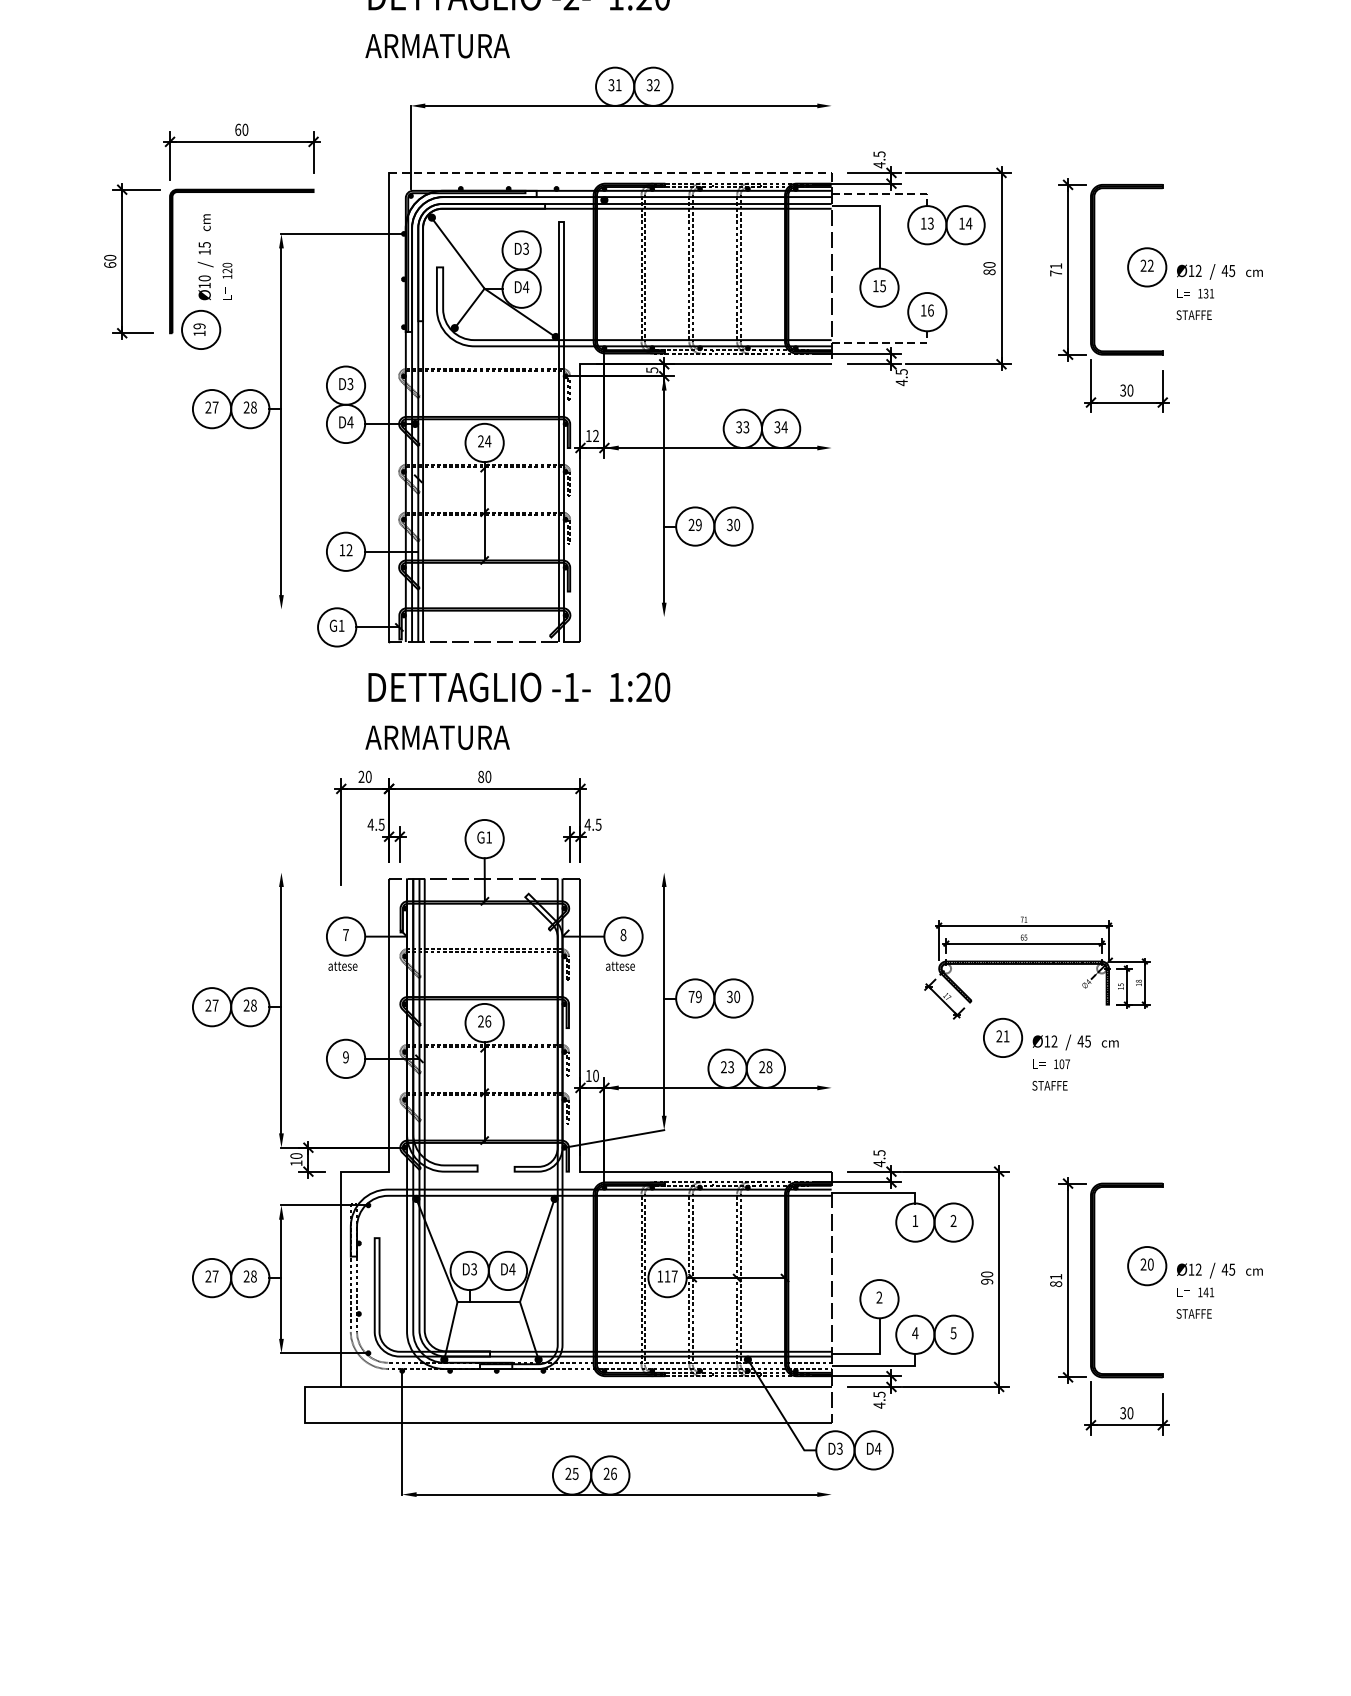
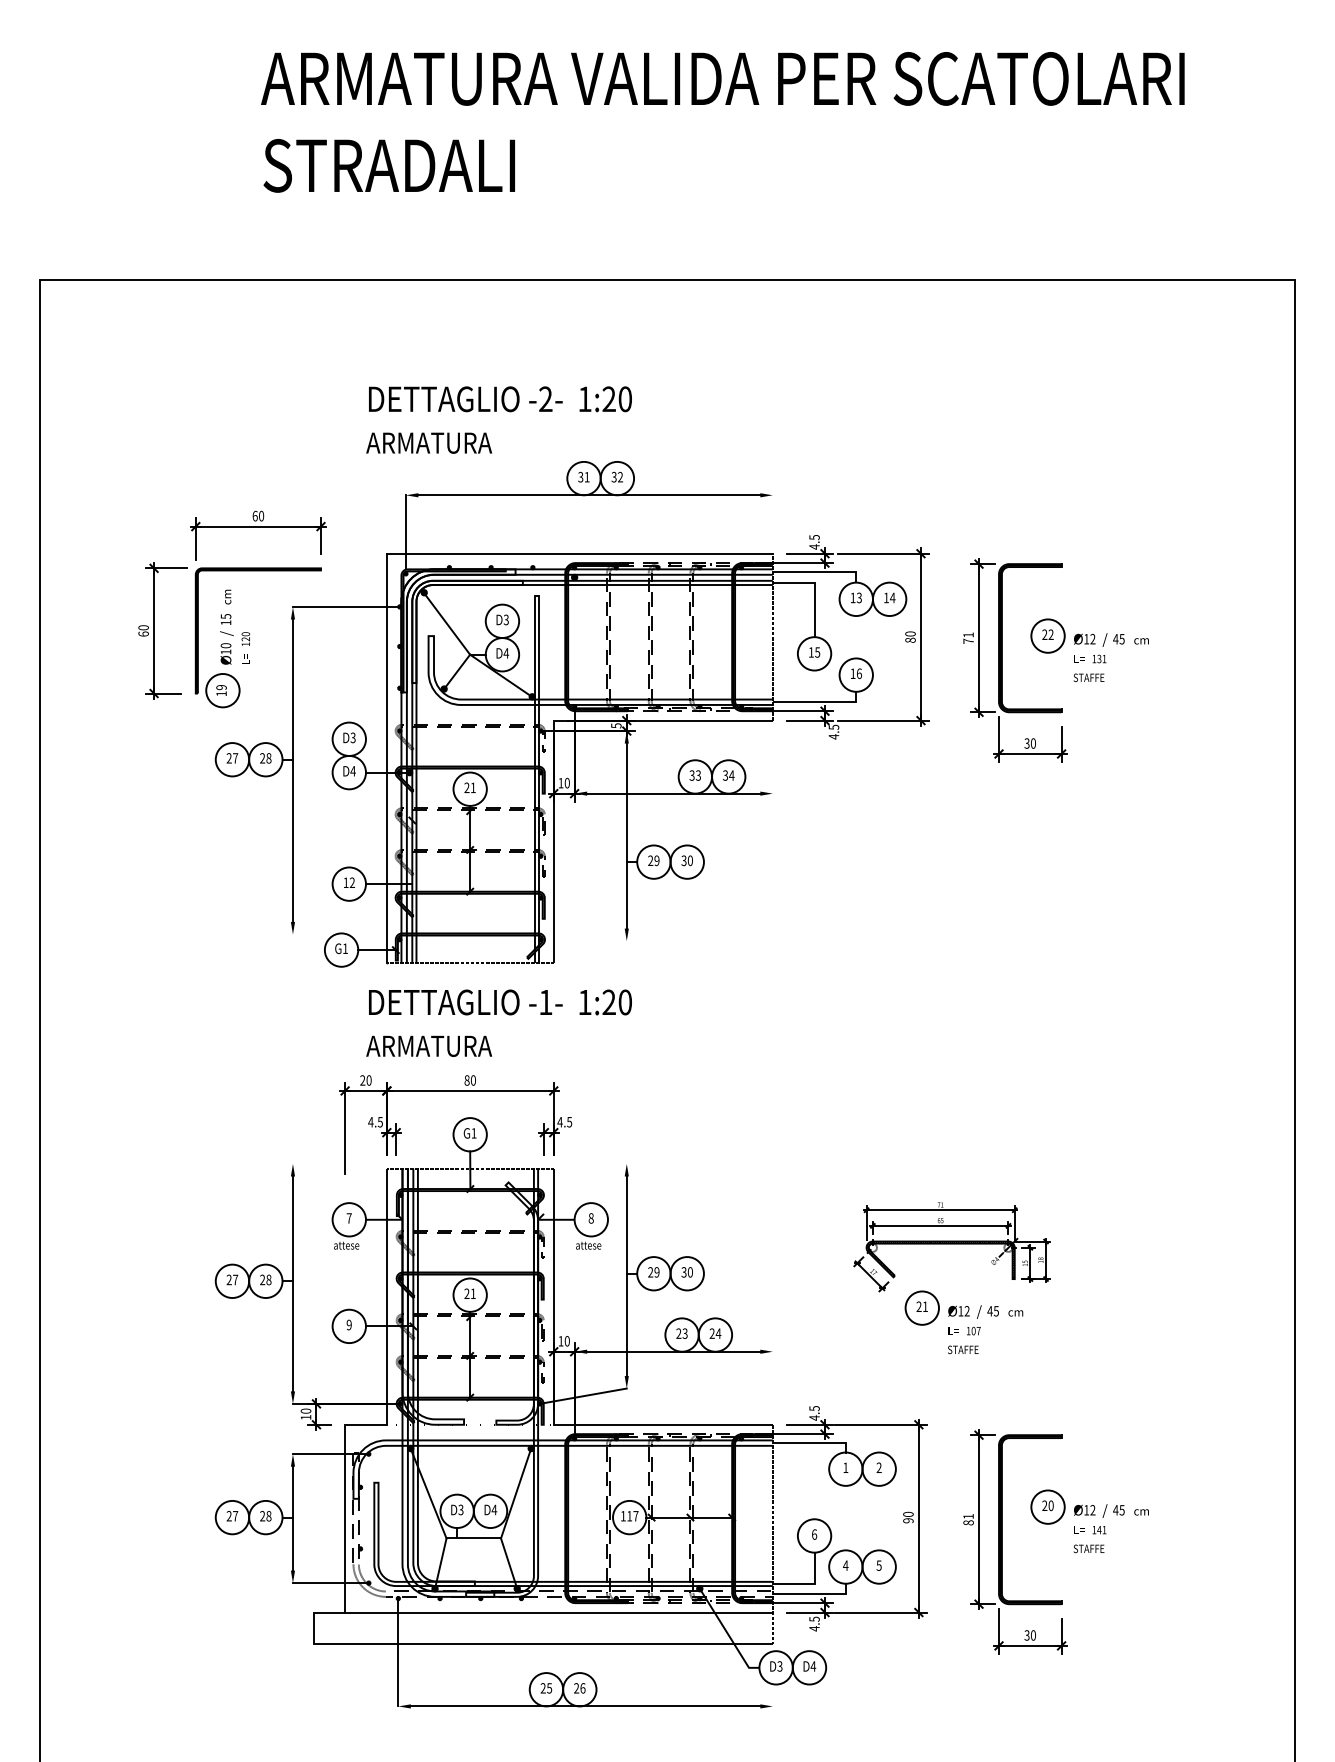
line: (609, 172) -> (579, 553), dashed -> solid
line: (886, 194) -> (820, 572), dashed -> solid
line: (886, 343) -> (820, 702), dashed -> solid
text: (595, 436) -> (566, 783), 12 -> 10
text: (488, 440) -> (473, 787), 24 -> 21
text: (691, 997) -> (650, 1272), 79 -> 29
text: (487, 1021) -> (472, 1293), 26 -> 21
text: (769, 1067) -> (718, 1333), 28 -> 24
text: (879, 1297) -> (814, 1534), 2 -> 6

